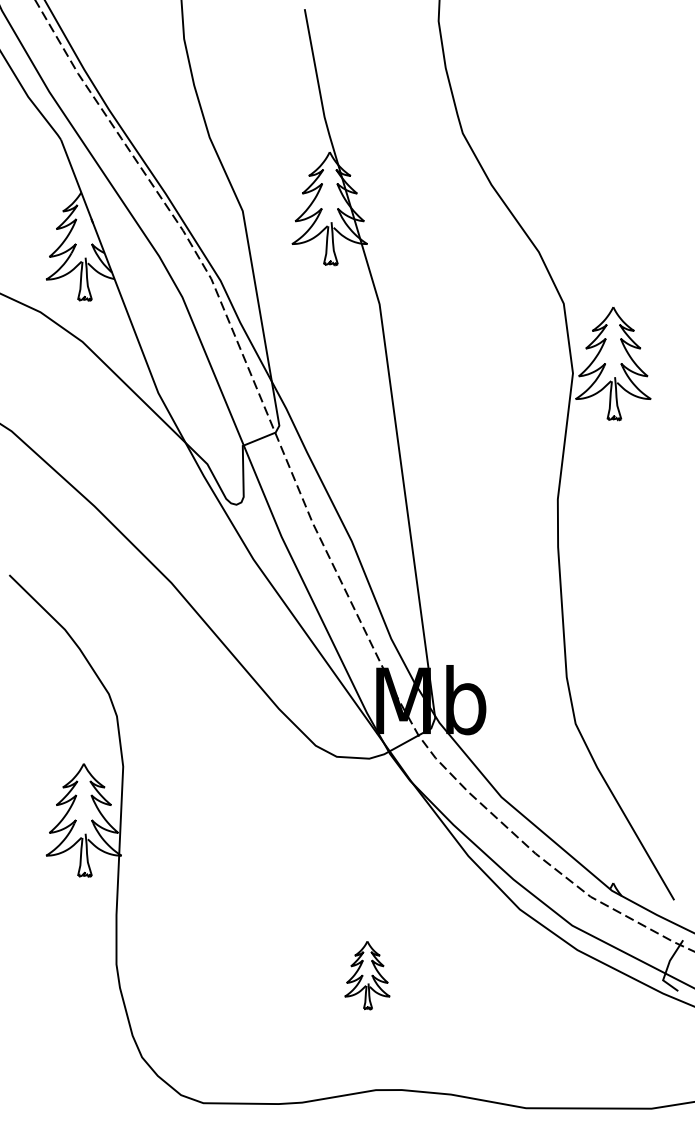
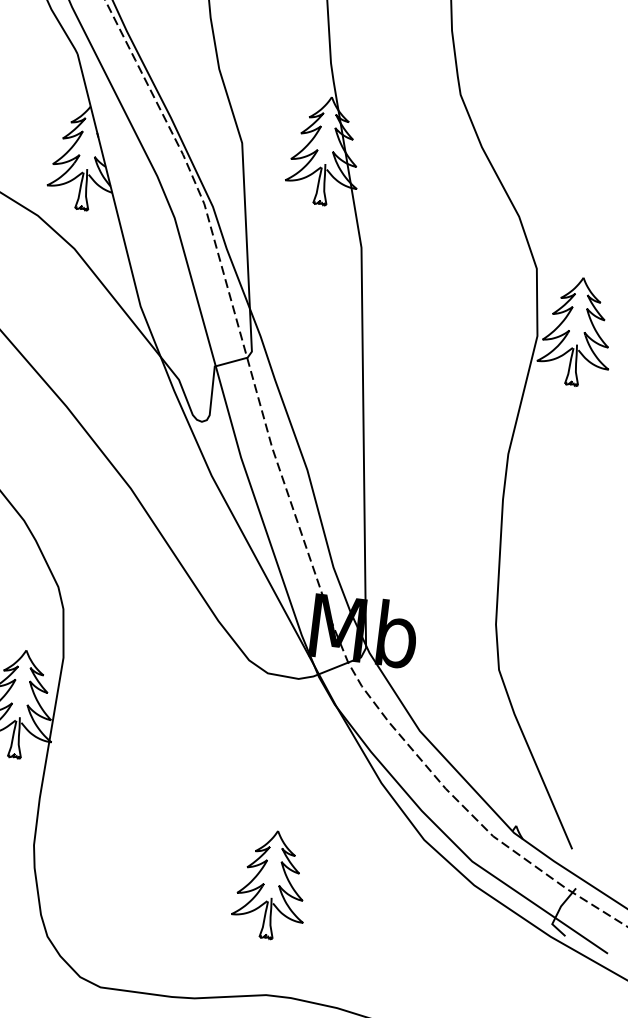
part: (367, 975) -> (271, 885), size x1.67

